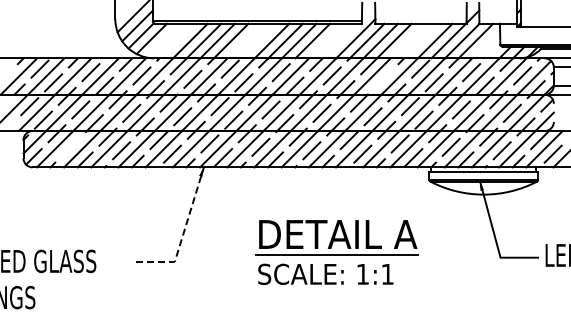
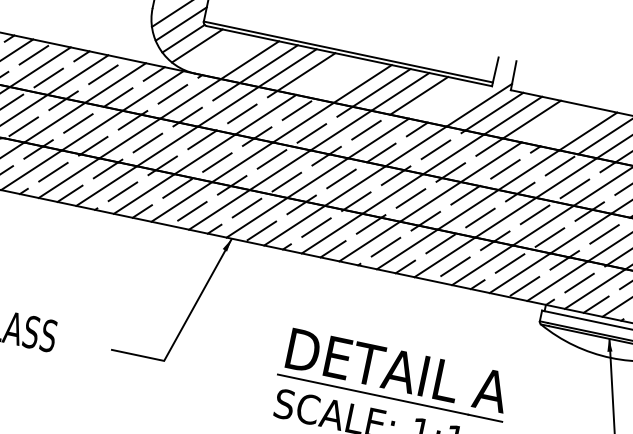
line: (382, 78) -> (504, 167), added
line: (70, 146) -> (53, 171), added
line: (183, 233) -> (184, 324), dashed -> solid

